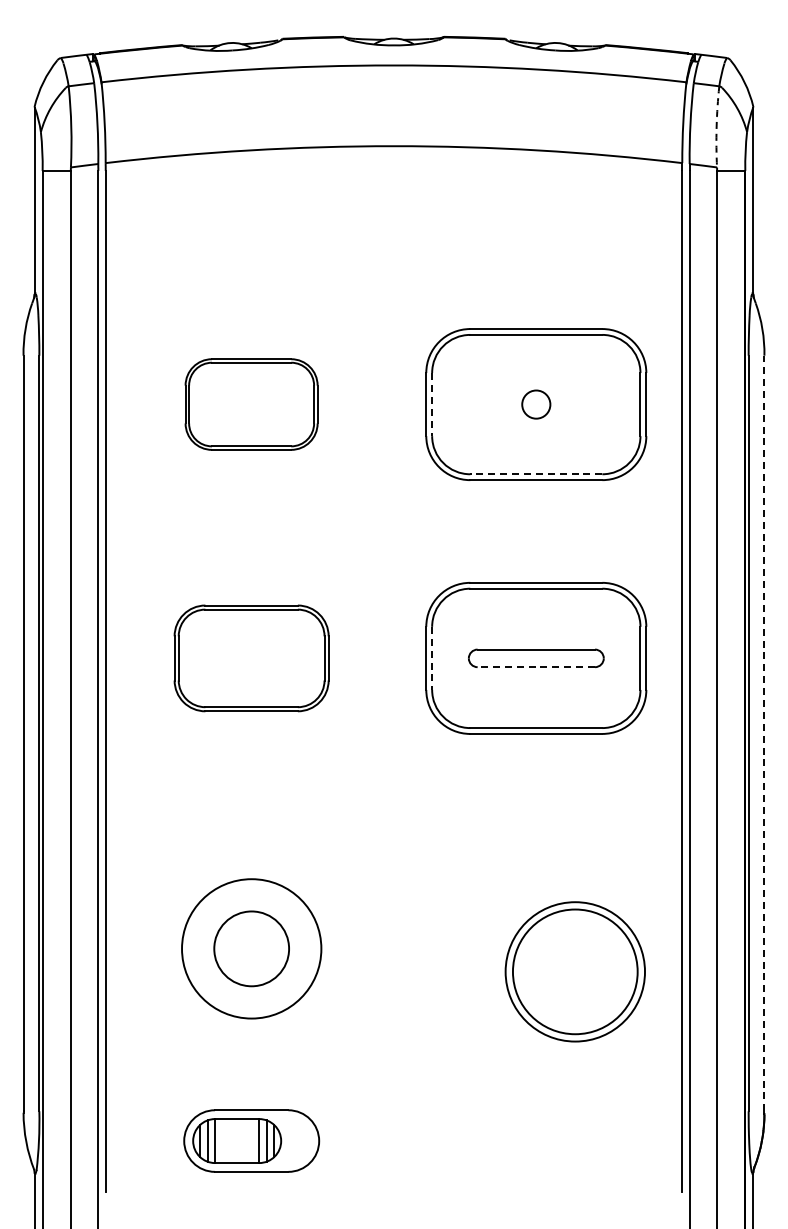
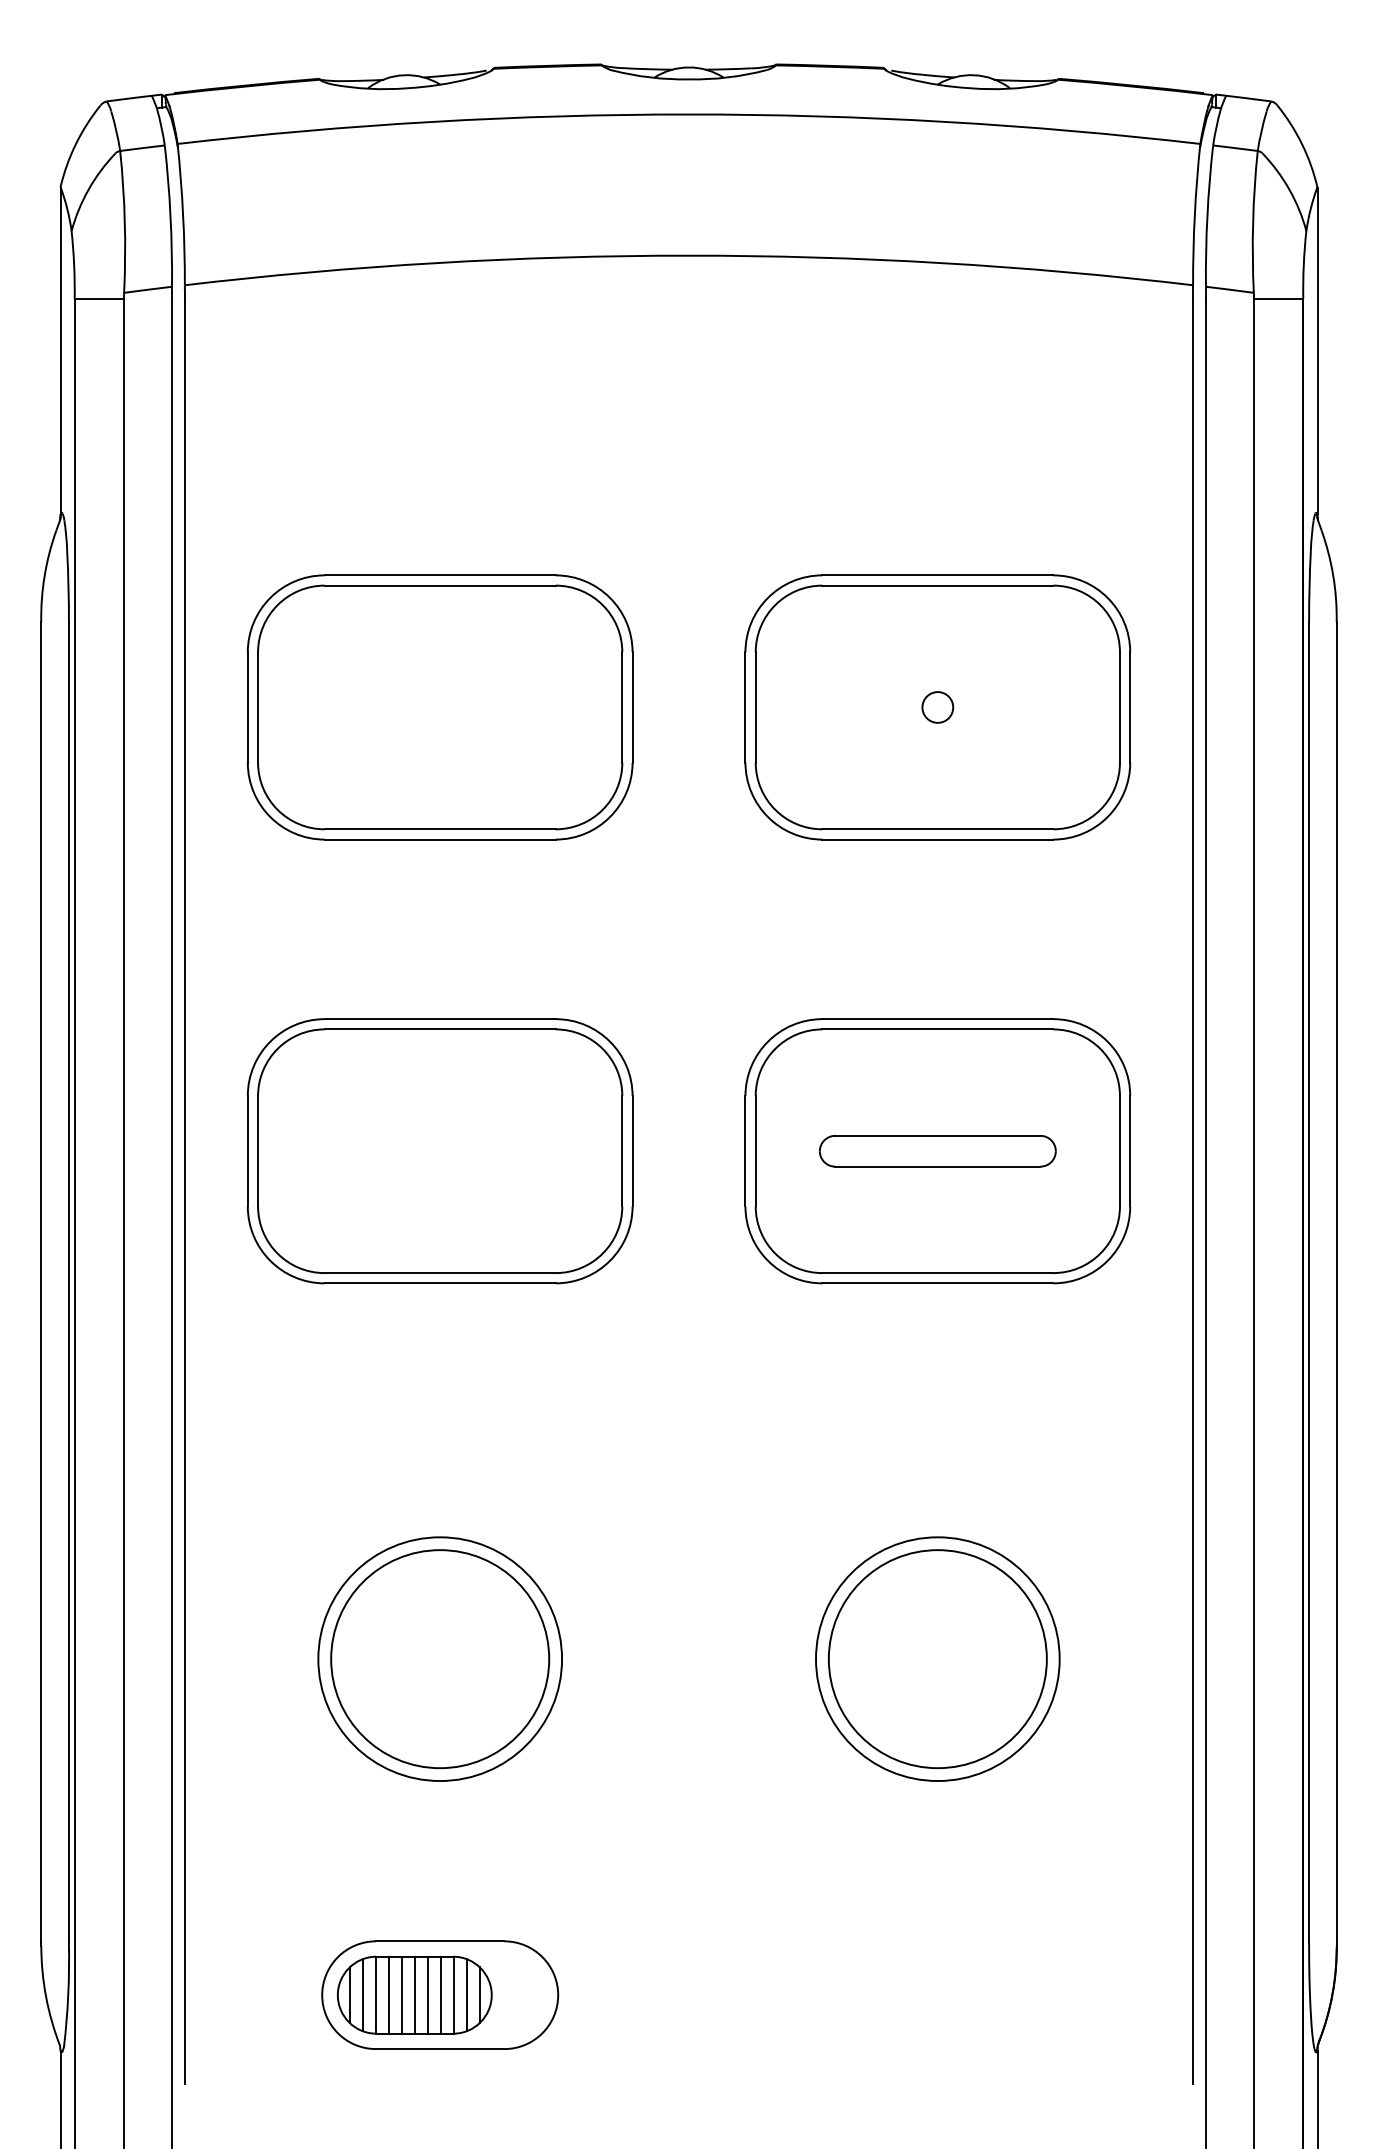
arc: (716, 127) -> (1252, 222), dashed -> solid
part: (251, 404) -> (439, 707), size x1.67
line: (432, 404) -> (756, 707), dashed -> solid
circle: (536, 404) -> (938, 707), size x0.62
line: (535, 474) -> (936, 829), dashed -> solid
part: (251, 658) -> (439, 1151), size x1.43
line: (432, 658) -> (756, 1151), dashed -> solid
line: (536, 667) -> (938, 1167), dashed -> solid
line: (764, 733) -> (1336, 1282), dashed -> solid
circle: (251, 948) -> (439, 1658), size x1.67
part: (574, 971) -> (936, 1658), moved
line: (222, 1141) -> (389, 1995), added
line: (229, 1141) -> (401, 1995), added
line: (237, 1141) -> (415, 1995), added
line: (244, 1141) -> (427, 1995), added
line: (252, 1141) -> (441, 1995), added

